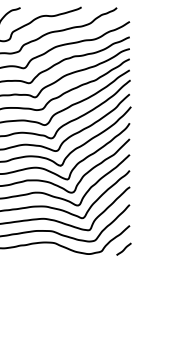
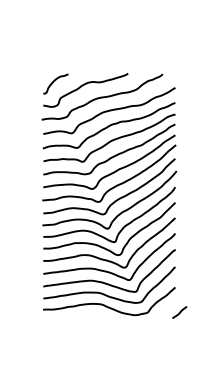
line: (123, 249) -> (179, 312), moved

